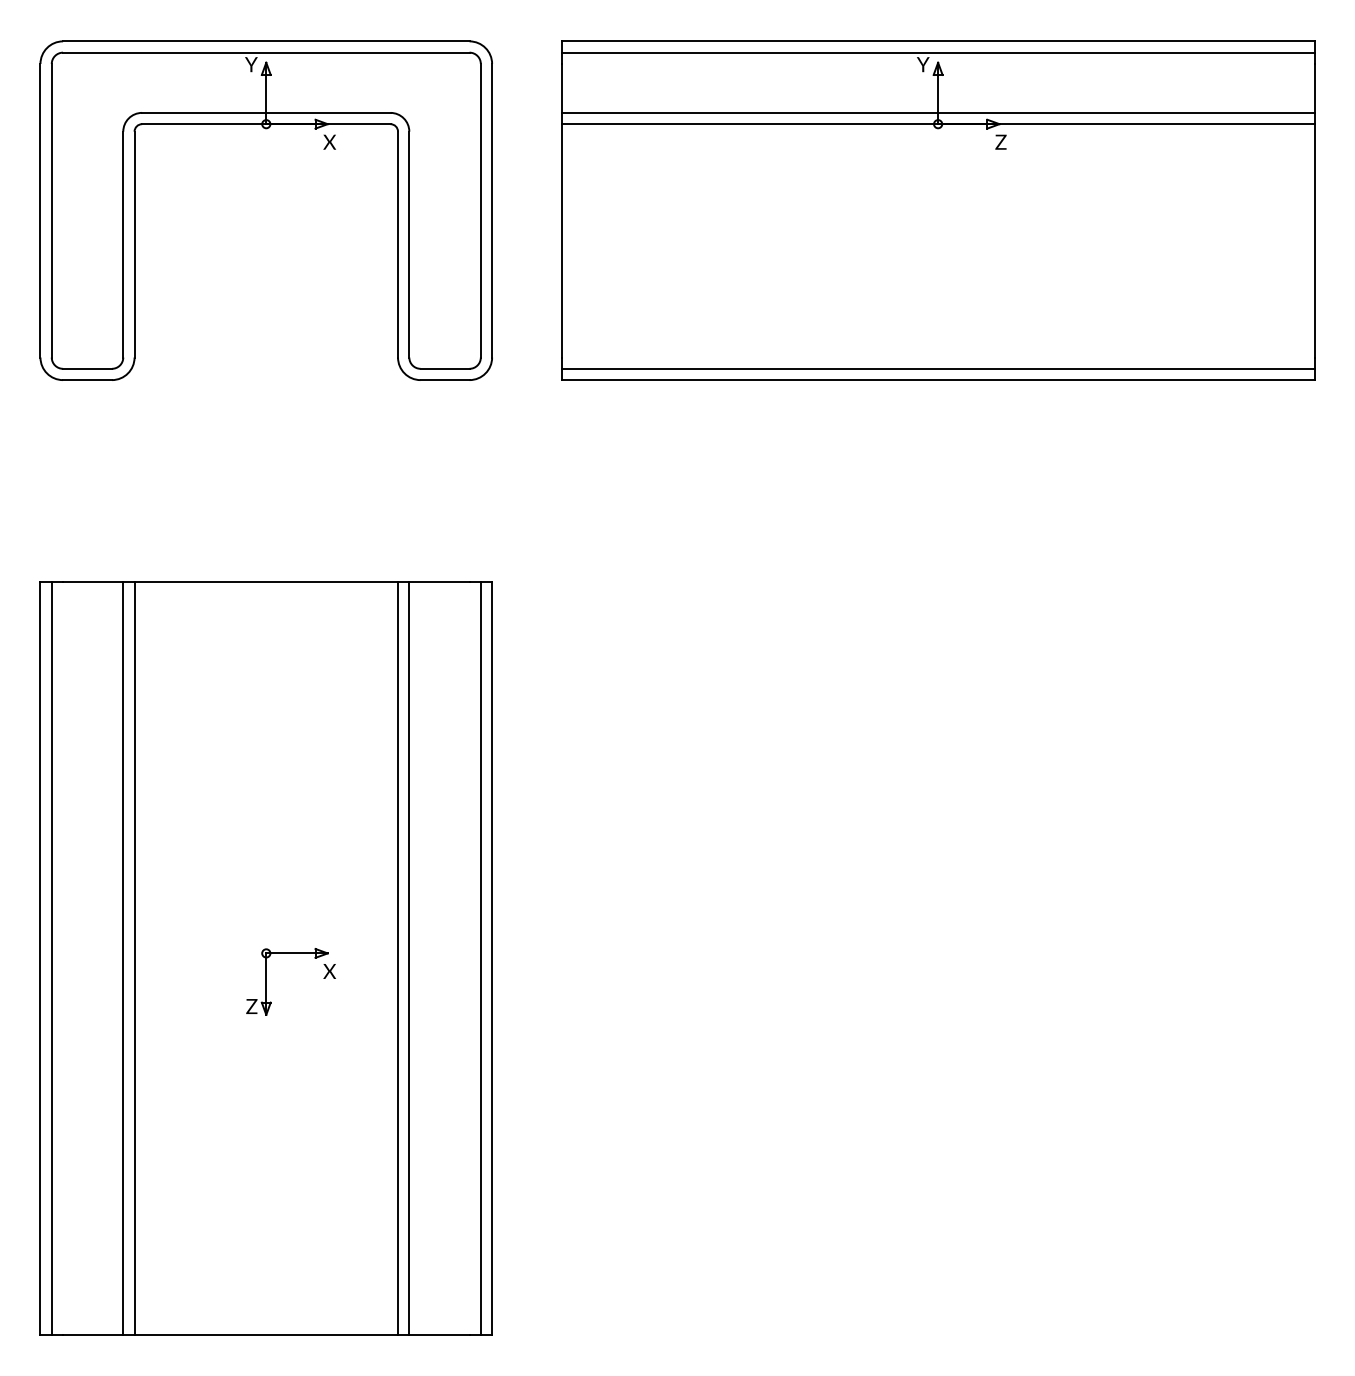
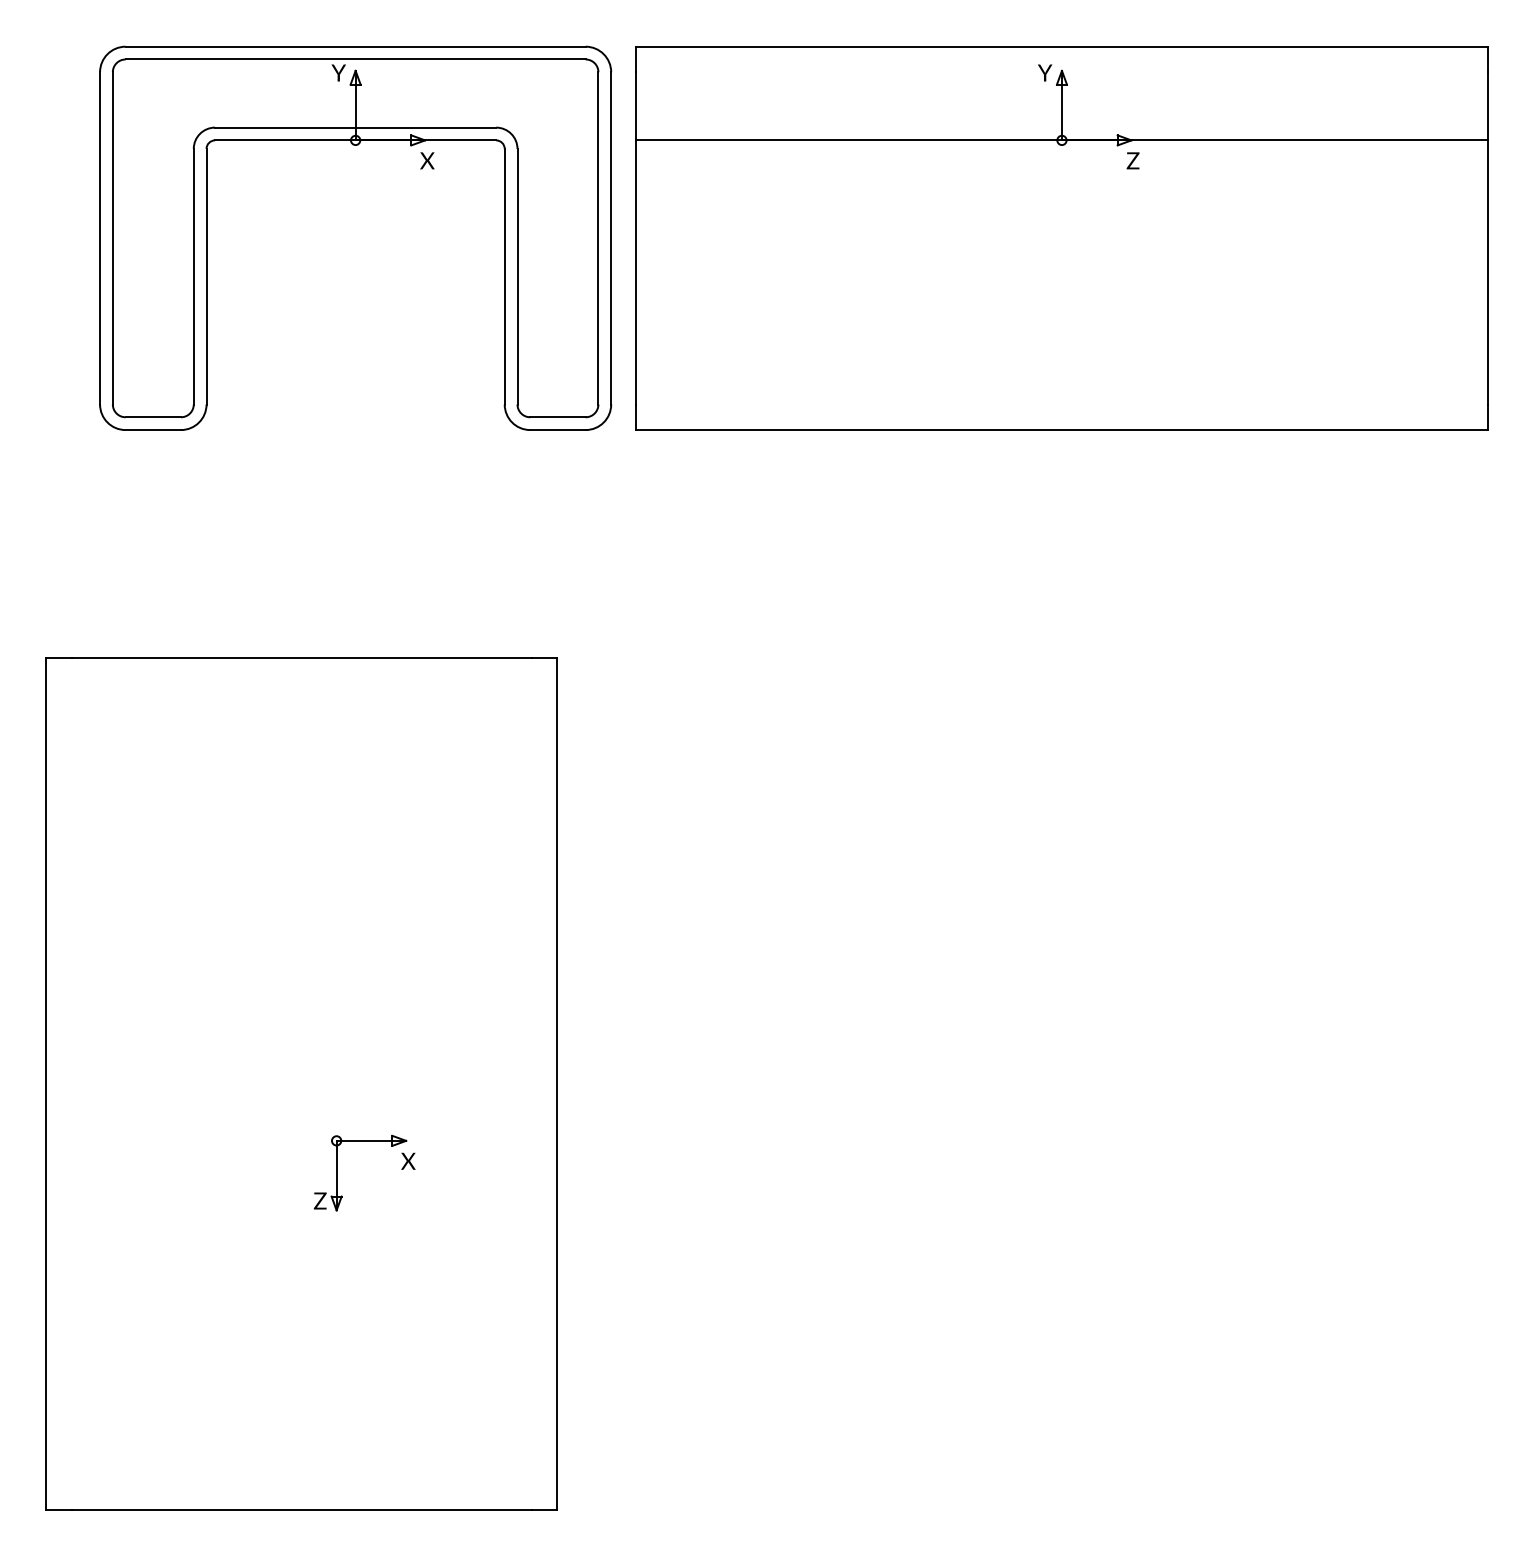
line: (937, 52) -> (1061, 59), removed
line: (937, 112) -> (1061, 127), removed
part: (266, 128) -> (355, 145), moved
line: (937, 369) -> (1061, 417), removed
line: (51, 958) -> (58, 1084), removed
line: (123, 958) -> (139, 1084), removed
line: (134, 958) -> (152, 1084), removed
line: (397, 958) -> (450, 1084), removed
line: (409, 958) -> (463, 1084), removed
line: (480, 958) -> (544, 1084), removed
part: (267, 981) -> (337, 1172), moved

